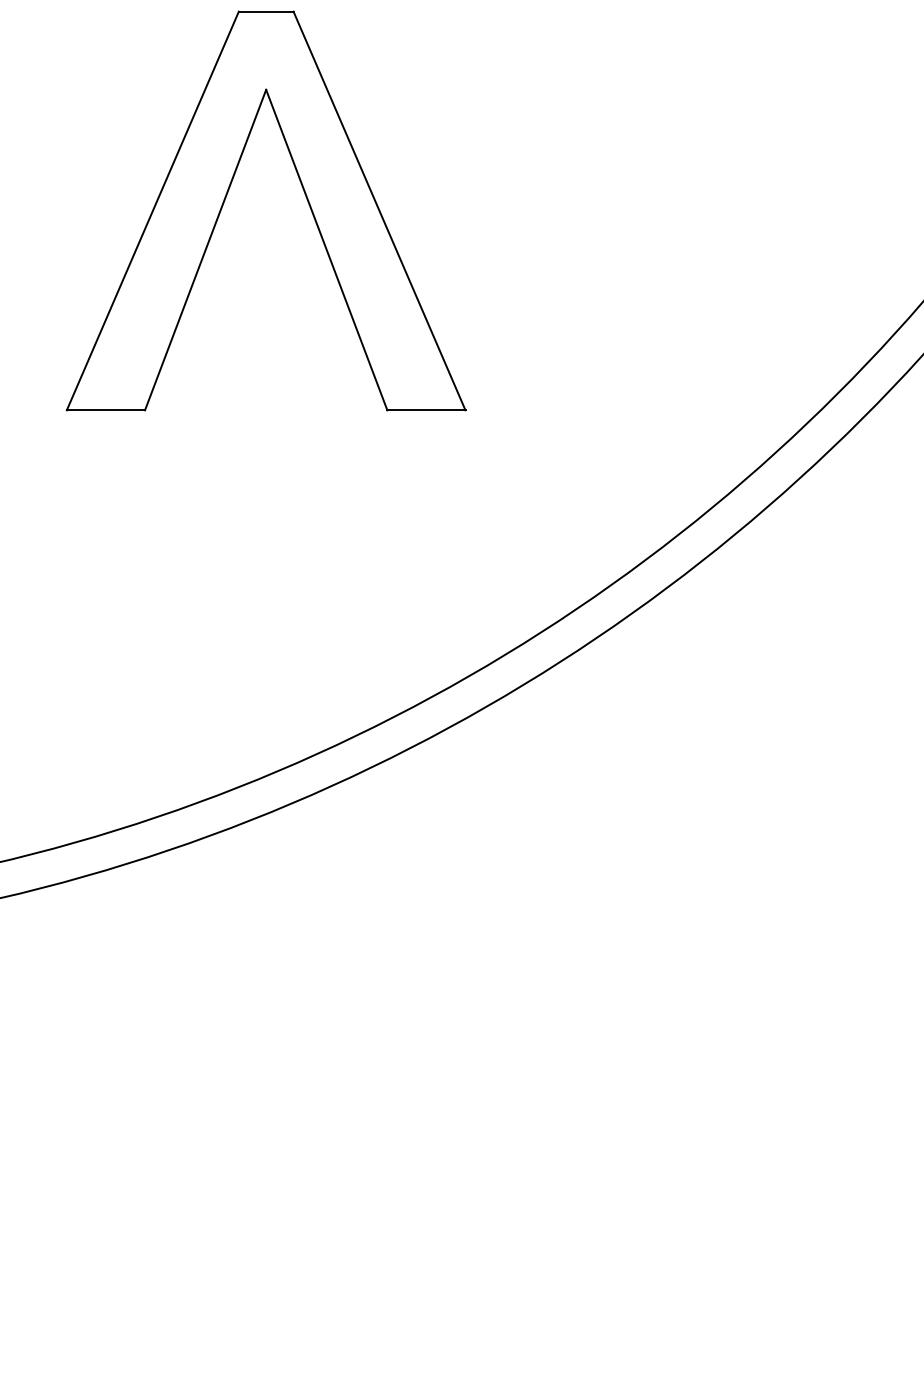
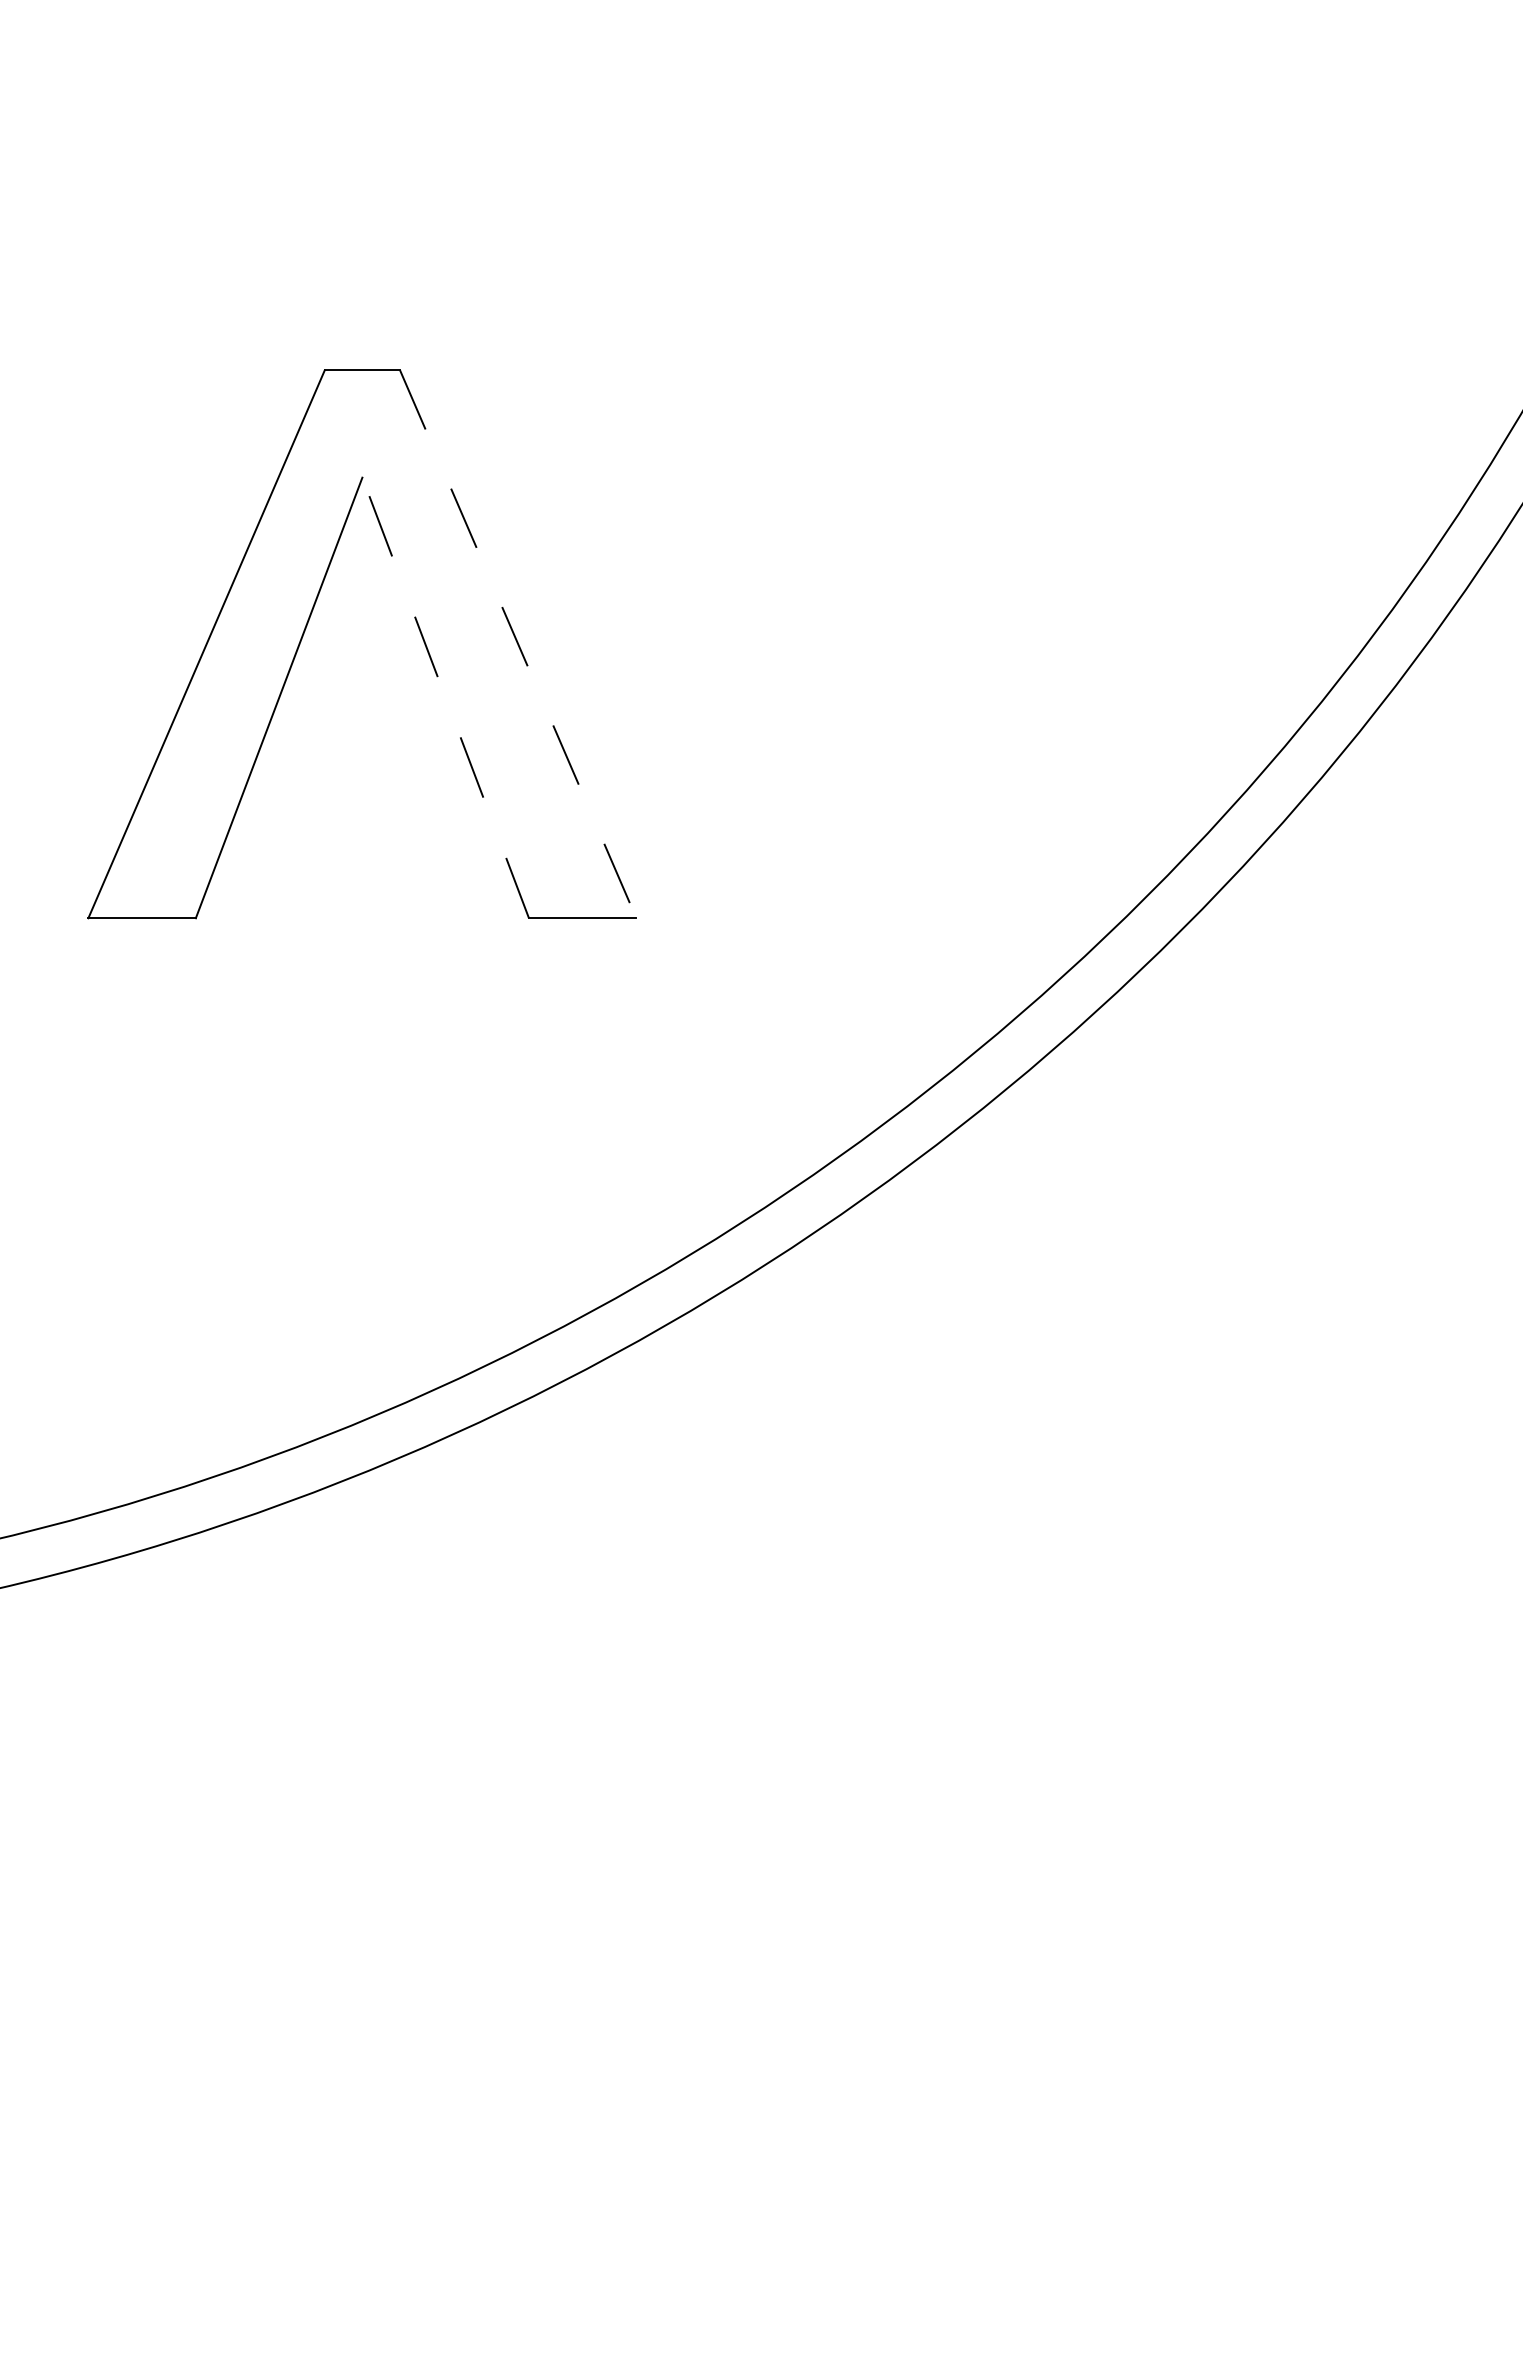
line: (379, 211) -> (518, 644), solid -> dashed
line: (326, 249) -> (445, 697), solid -> dashed

